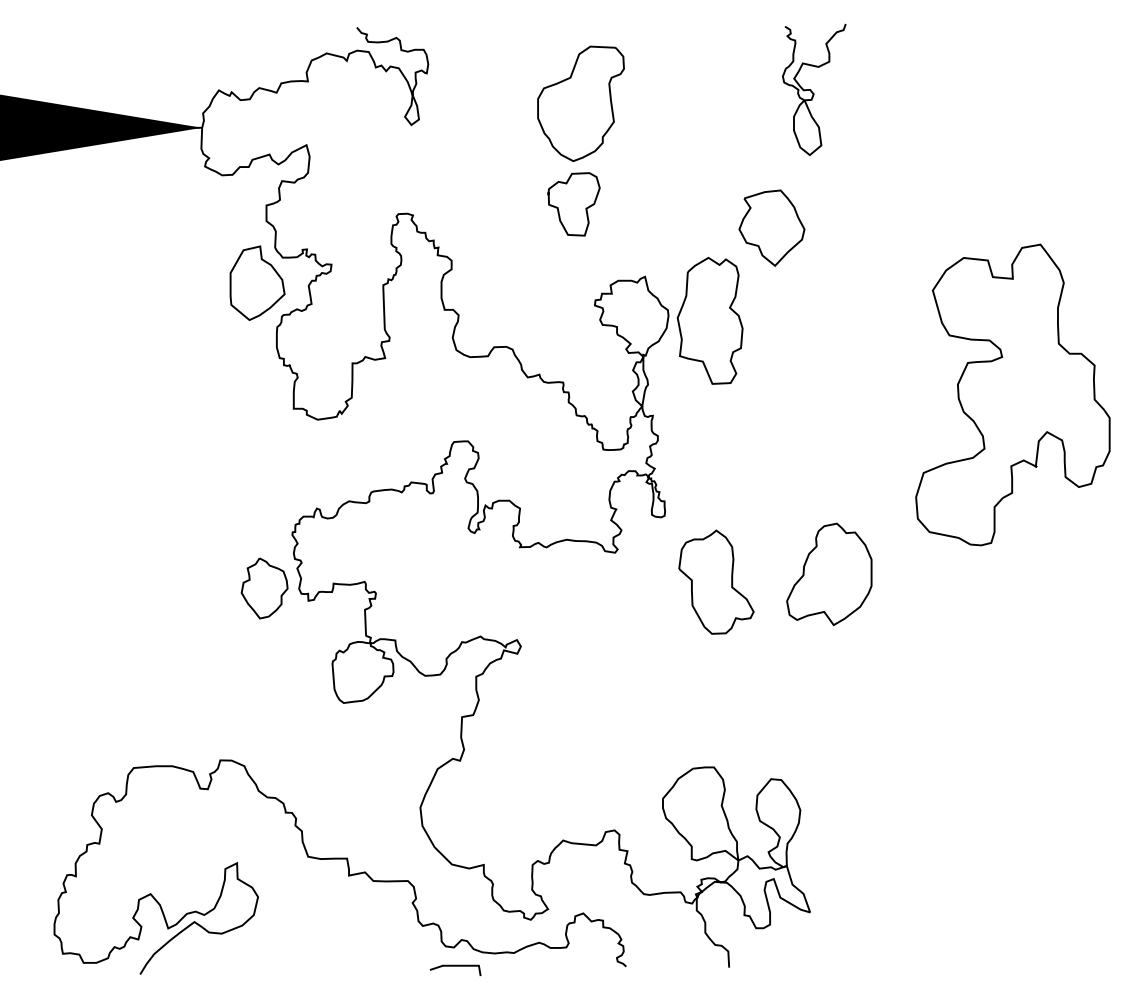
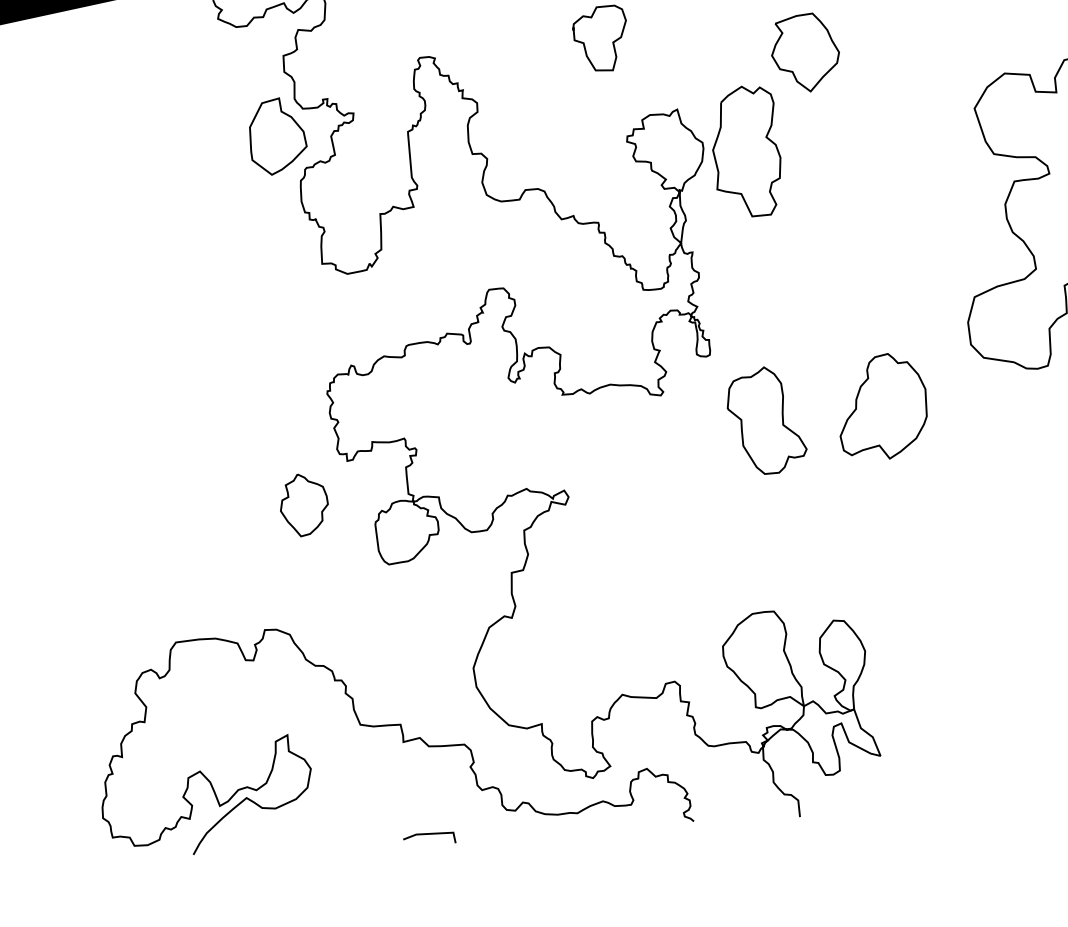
part: (264, 588) -> (304, 505), moved
curve: (455, 966) -> (429, 834), moved

